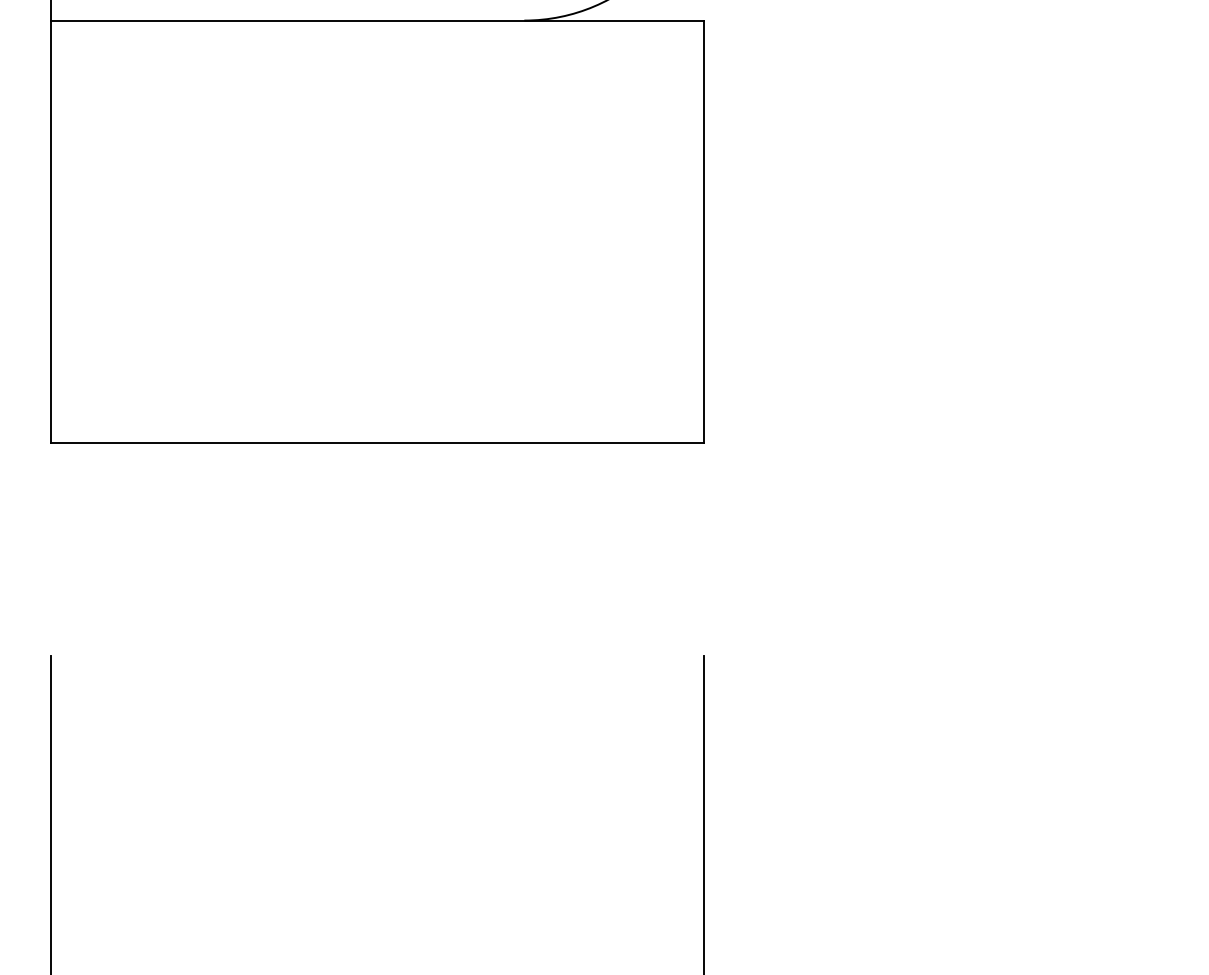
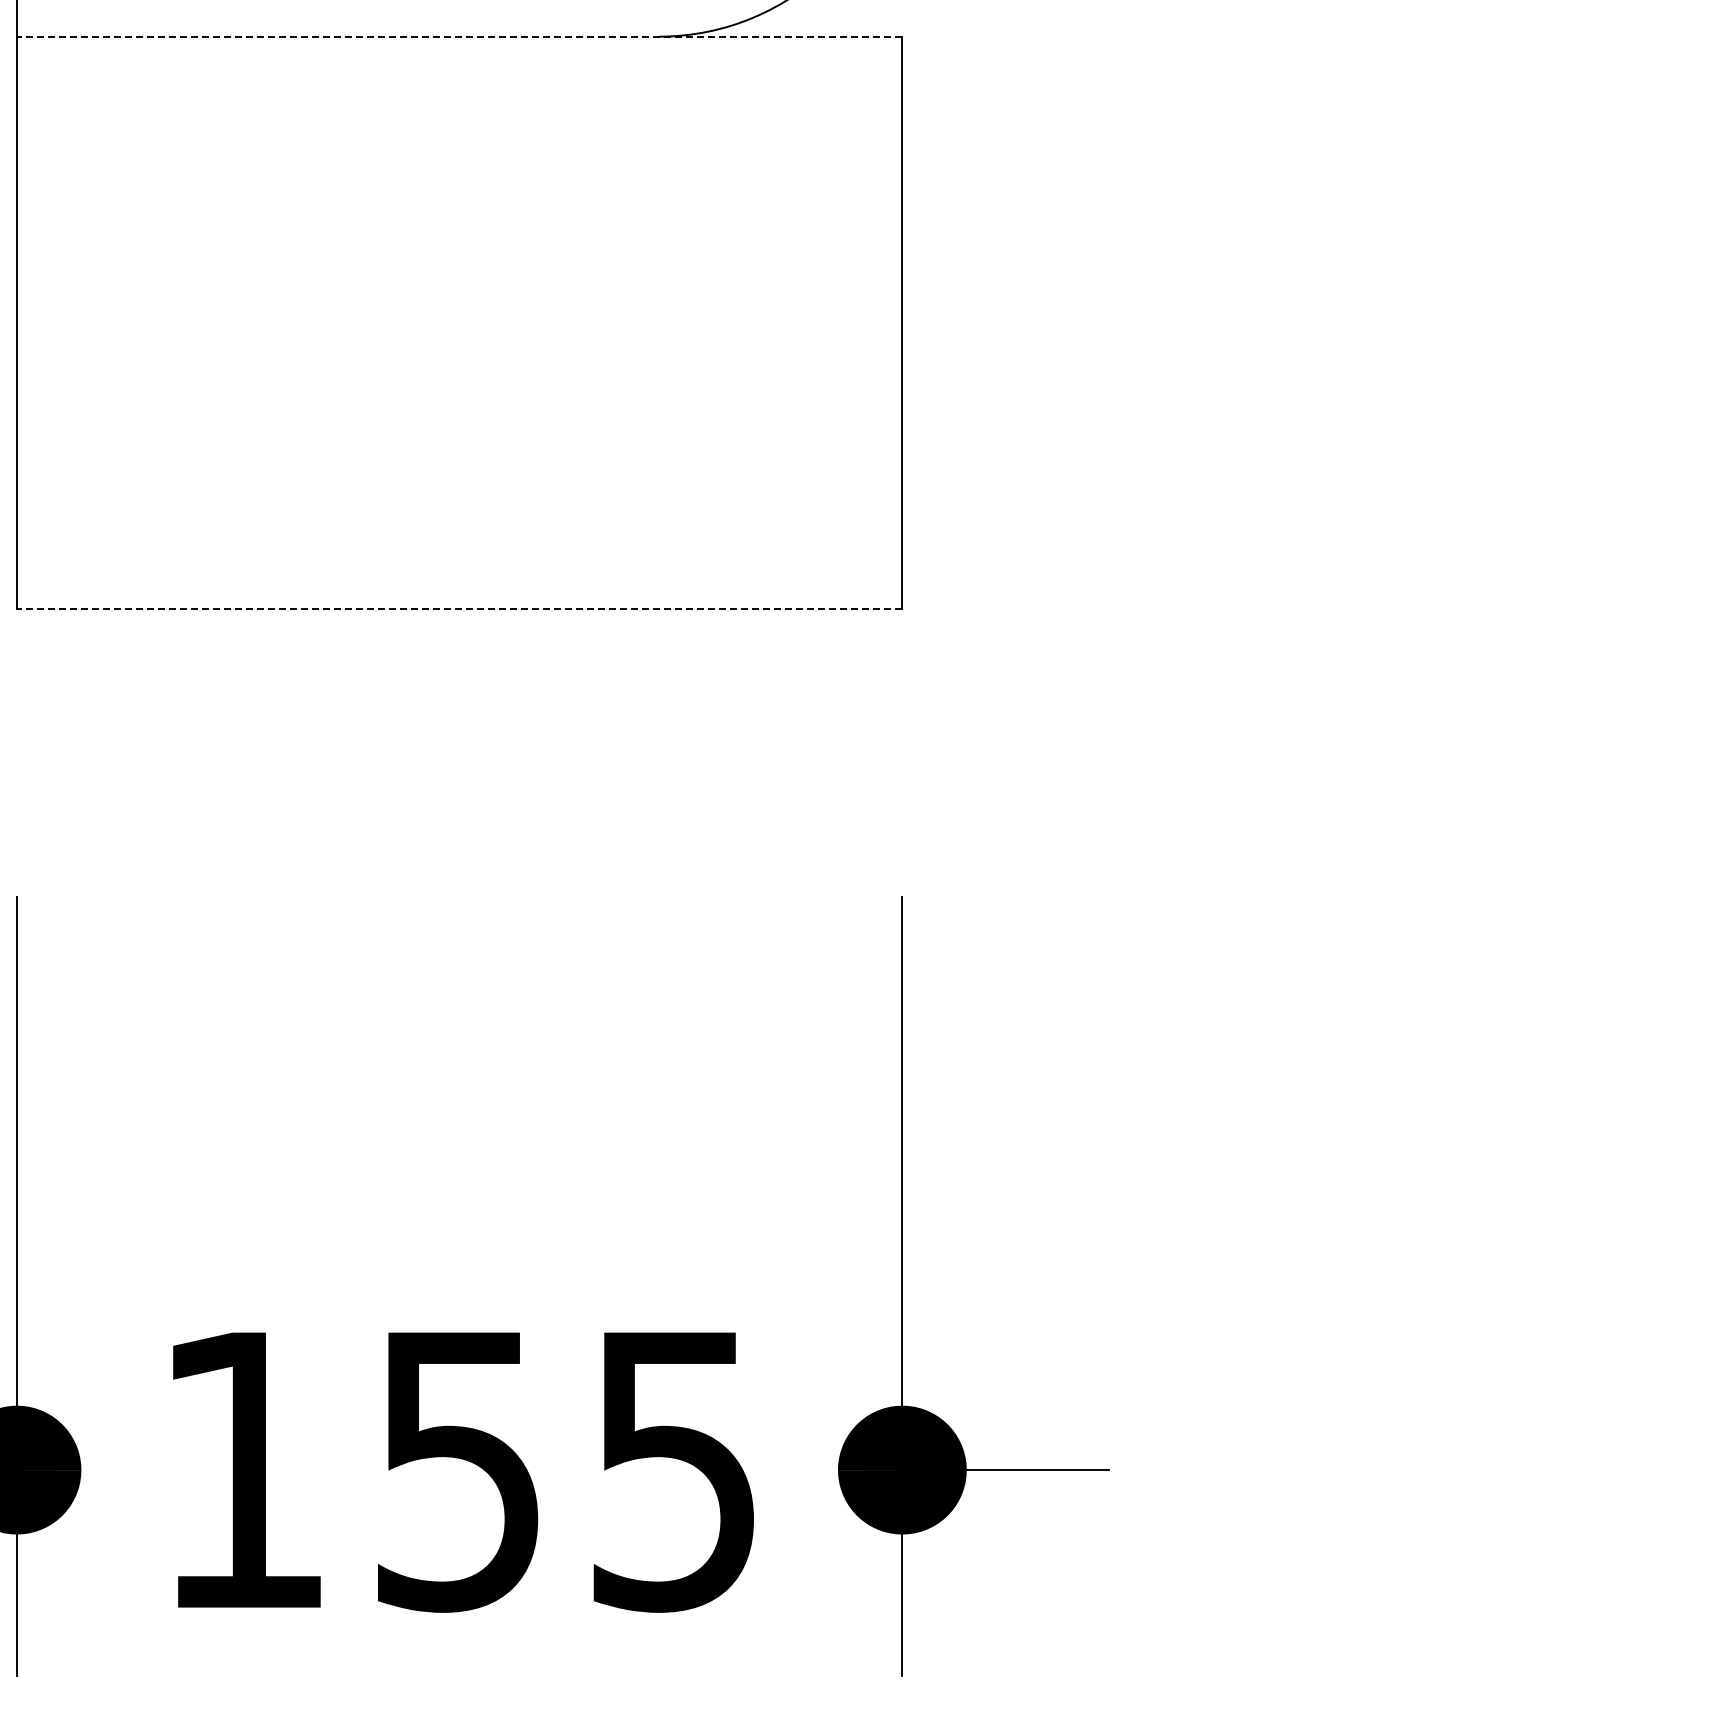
line: (377, 20) -> (459, 36), solid -> dashed
line: (377, 443) -> (459, 609), solid -> dashed

